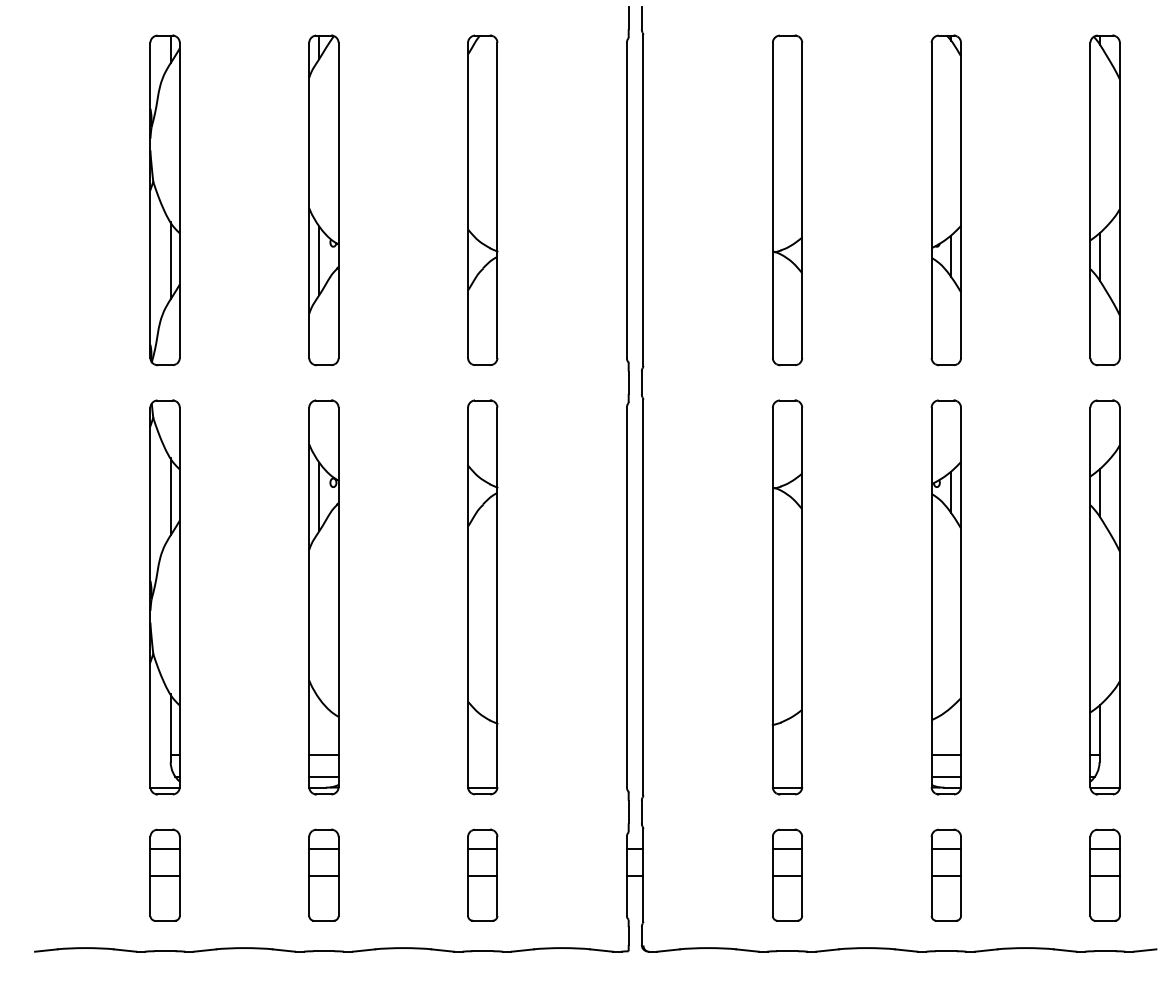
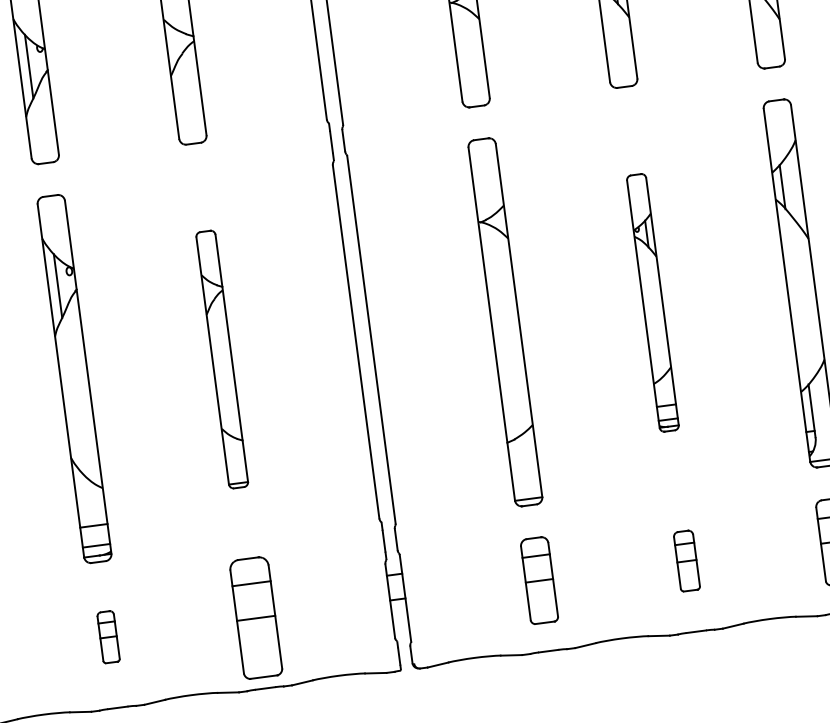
part: (482, 597) -> (221, 359), size x0.7
part: (945, 597) -> (652, 303), size x0.7
part: (323, 874) -> (108, 636), size x0.6
part: (482, 874) -> (255, 617), size x1.4
part: (945, 874) -> (686, 560), size x0.7

